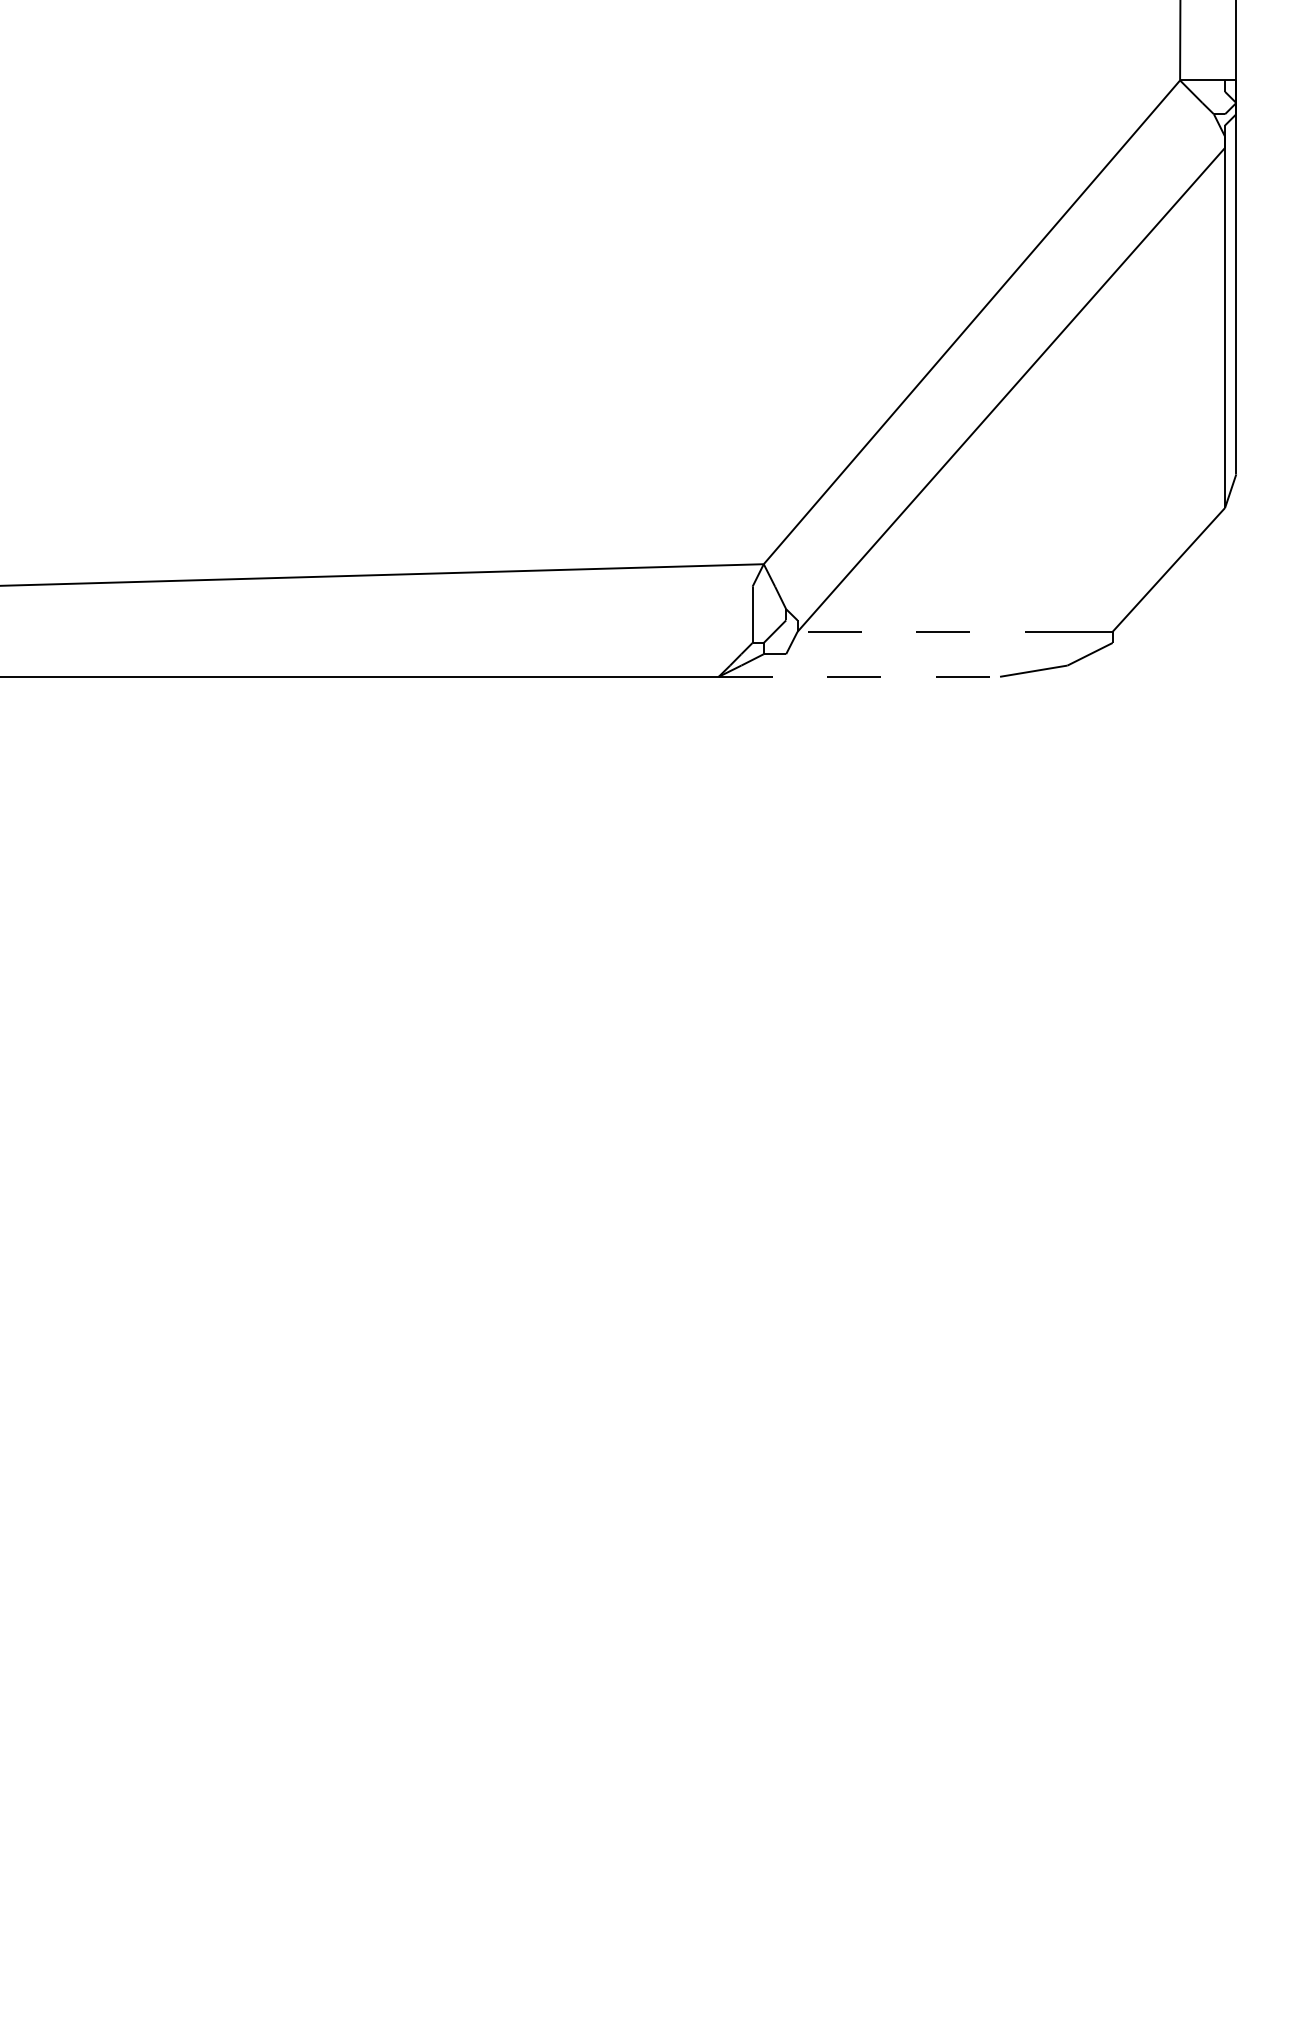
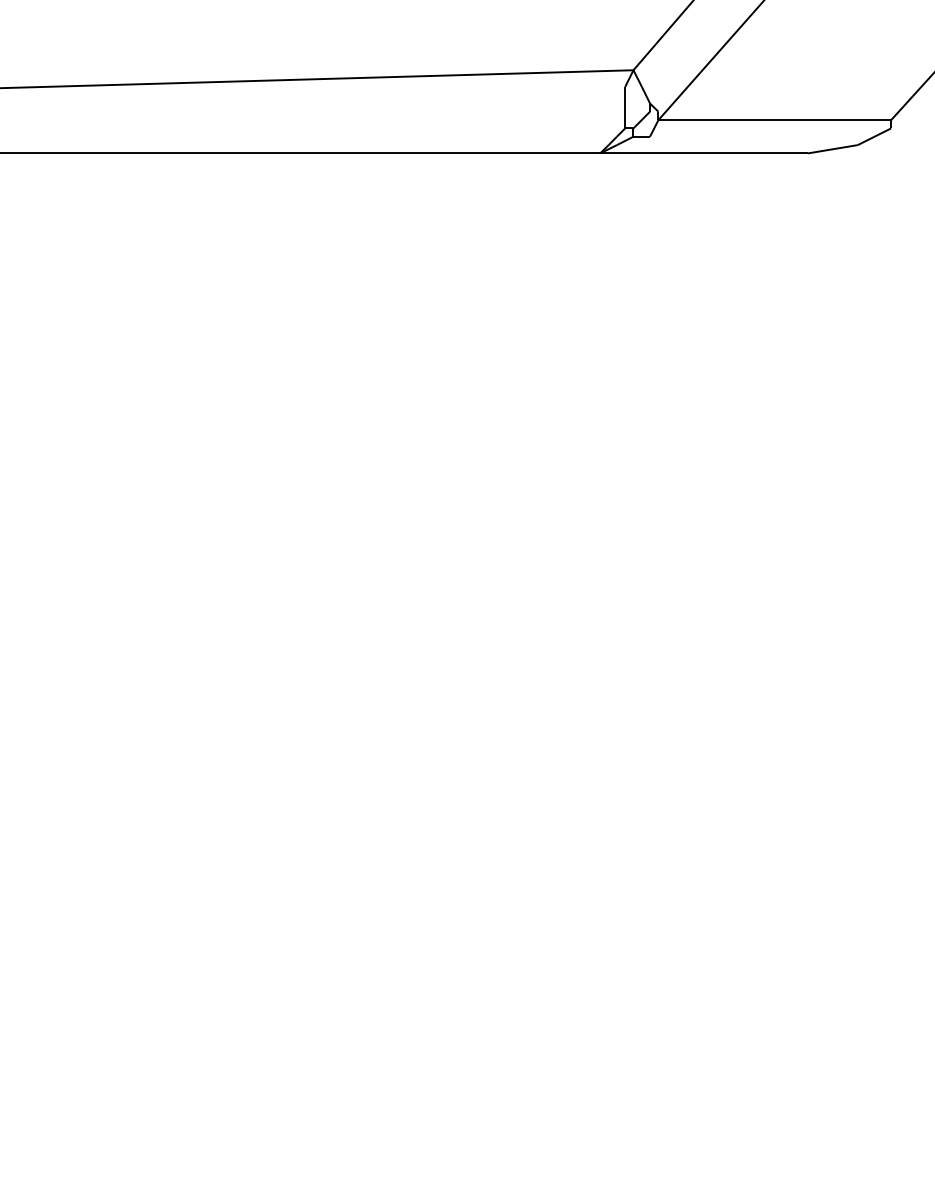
line: (938, 631) -> (762, 119), dashed -> solid
line: (859, 676) -> (704, 153), dashed -> solid

